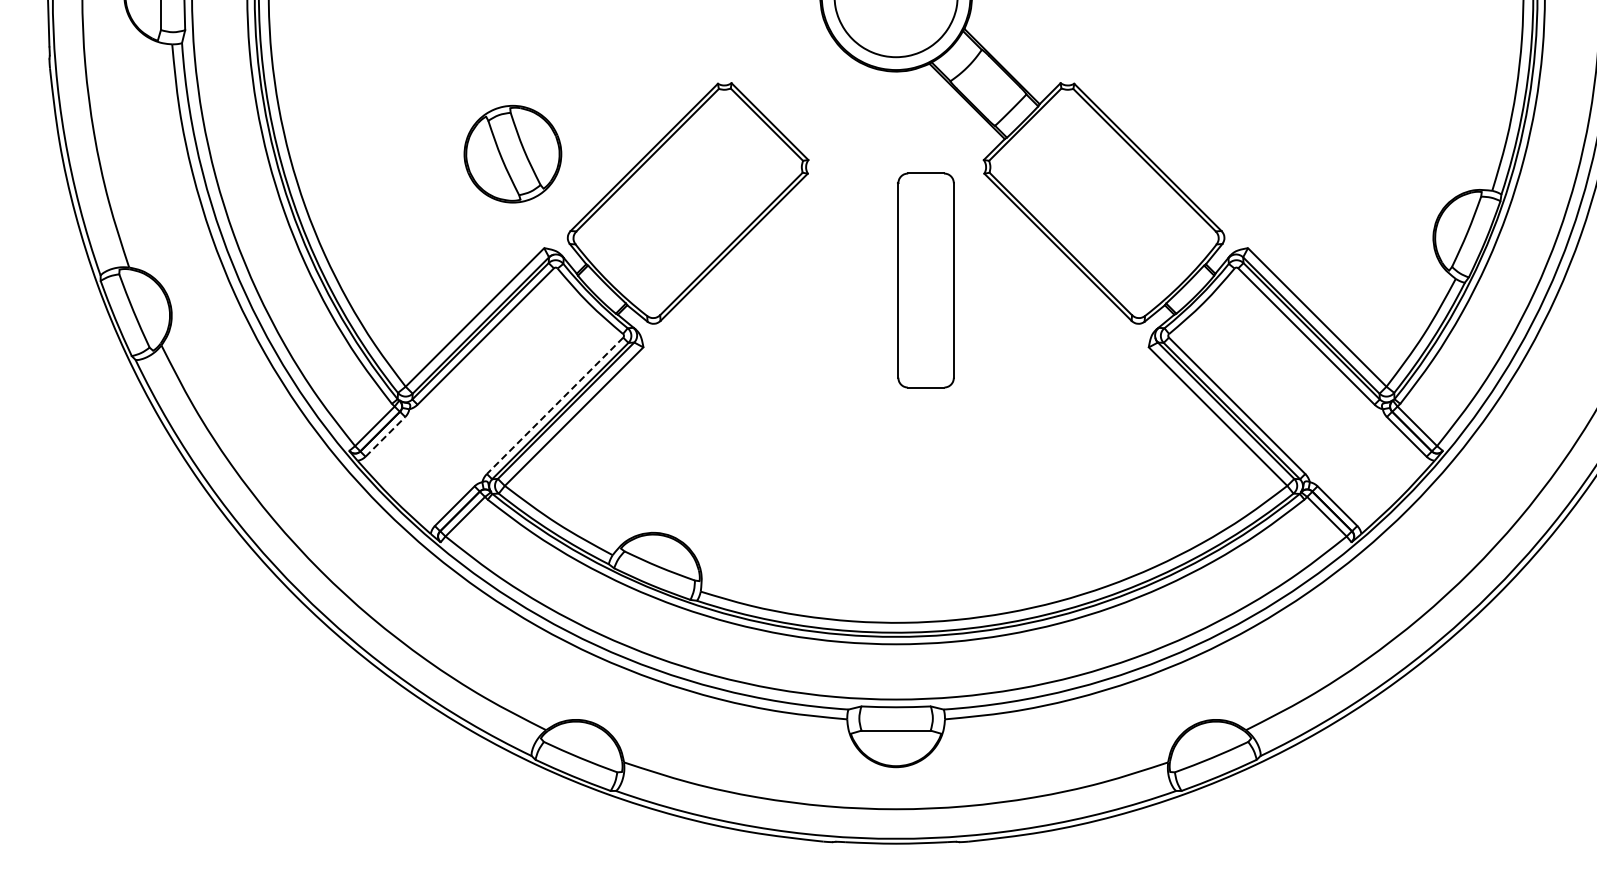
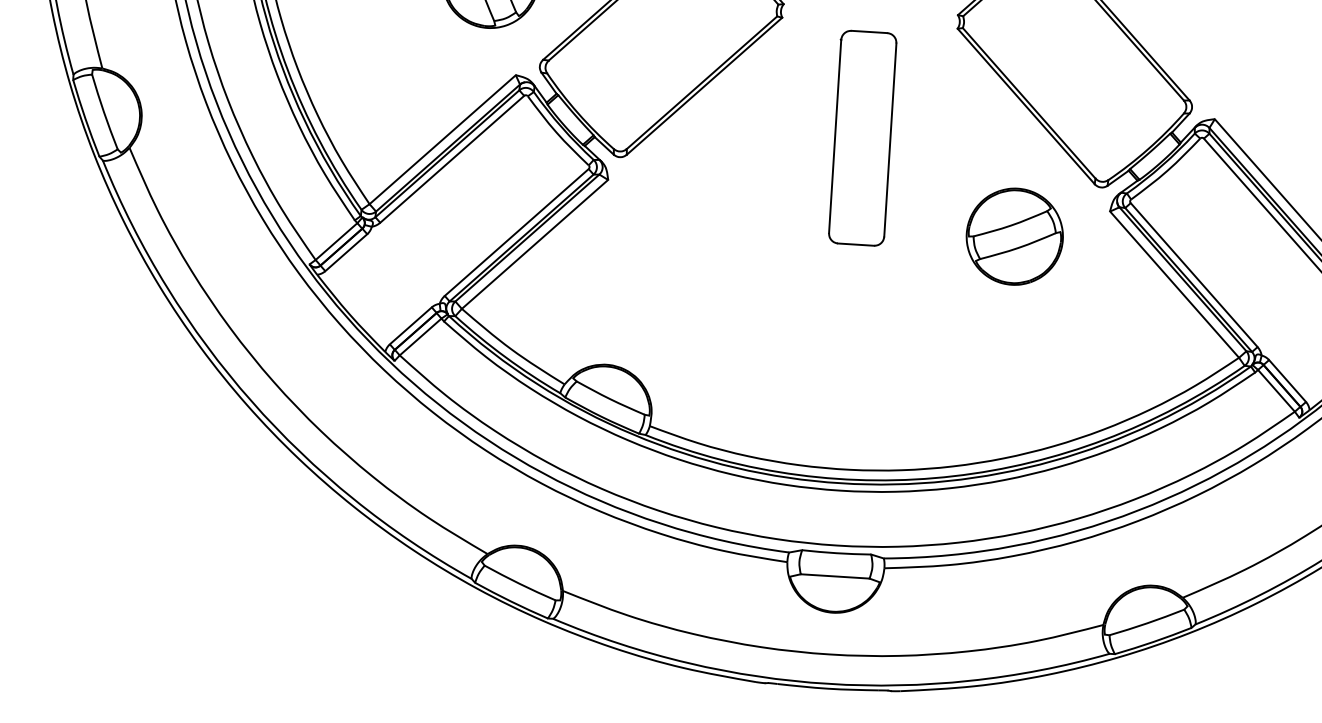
part: (925, 280) -> (862, 138), moved
part: (1054, 378) -> (1014, 236), added
line: (554, 406) -> (516, 233), dashed -> solid
line: (385, 436) -> (346, 252), dashed -> solid

